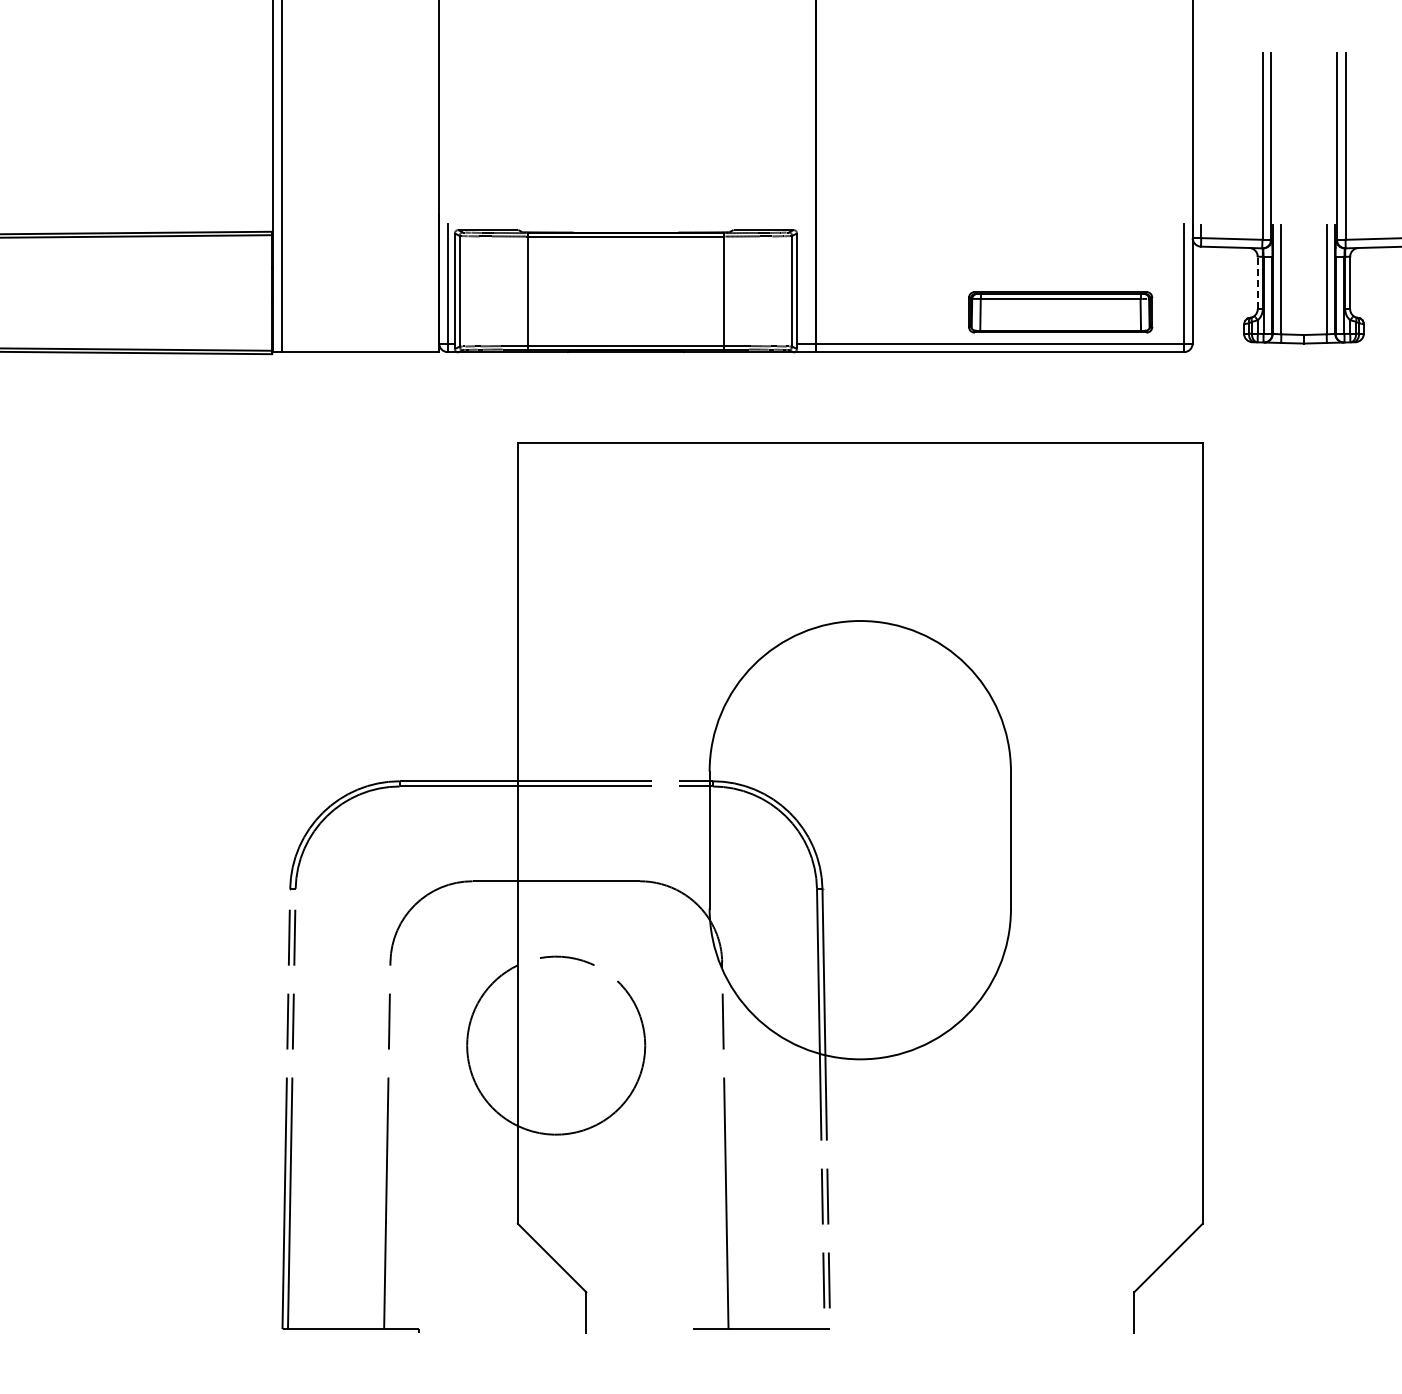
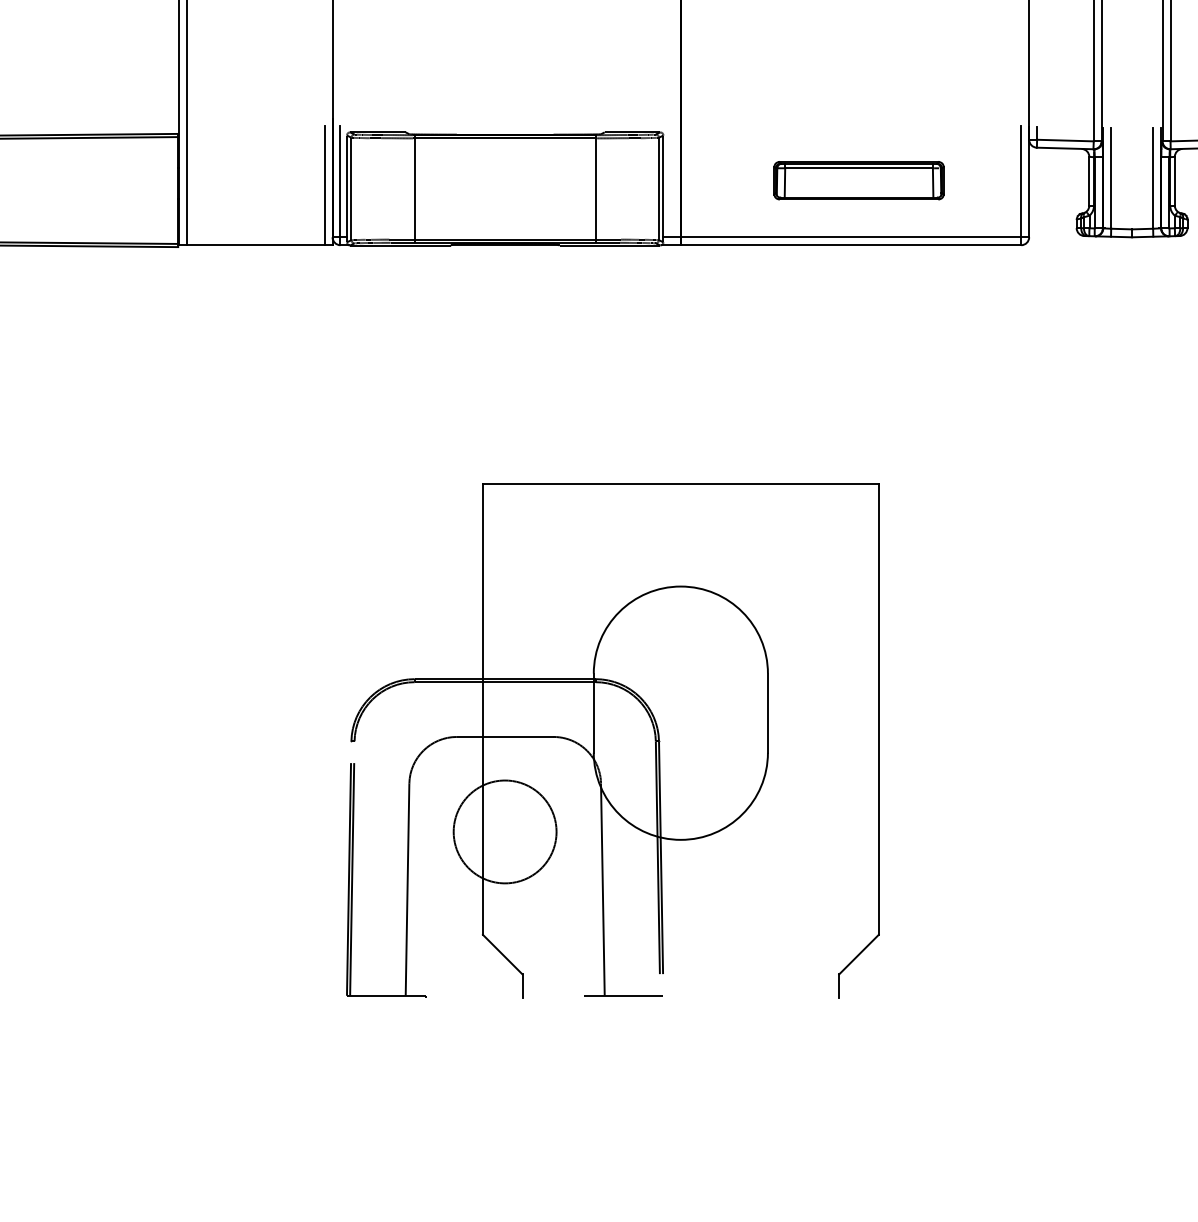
line: (1257, 282) -> (1089, 180), dashed -> solid
line: (430, 287) -> (324, 185), added
part: (1060, 312) -> (858, 180), moved
part: (741, 888) -> (612, 741), size x0.62

